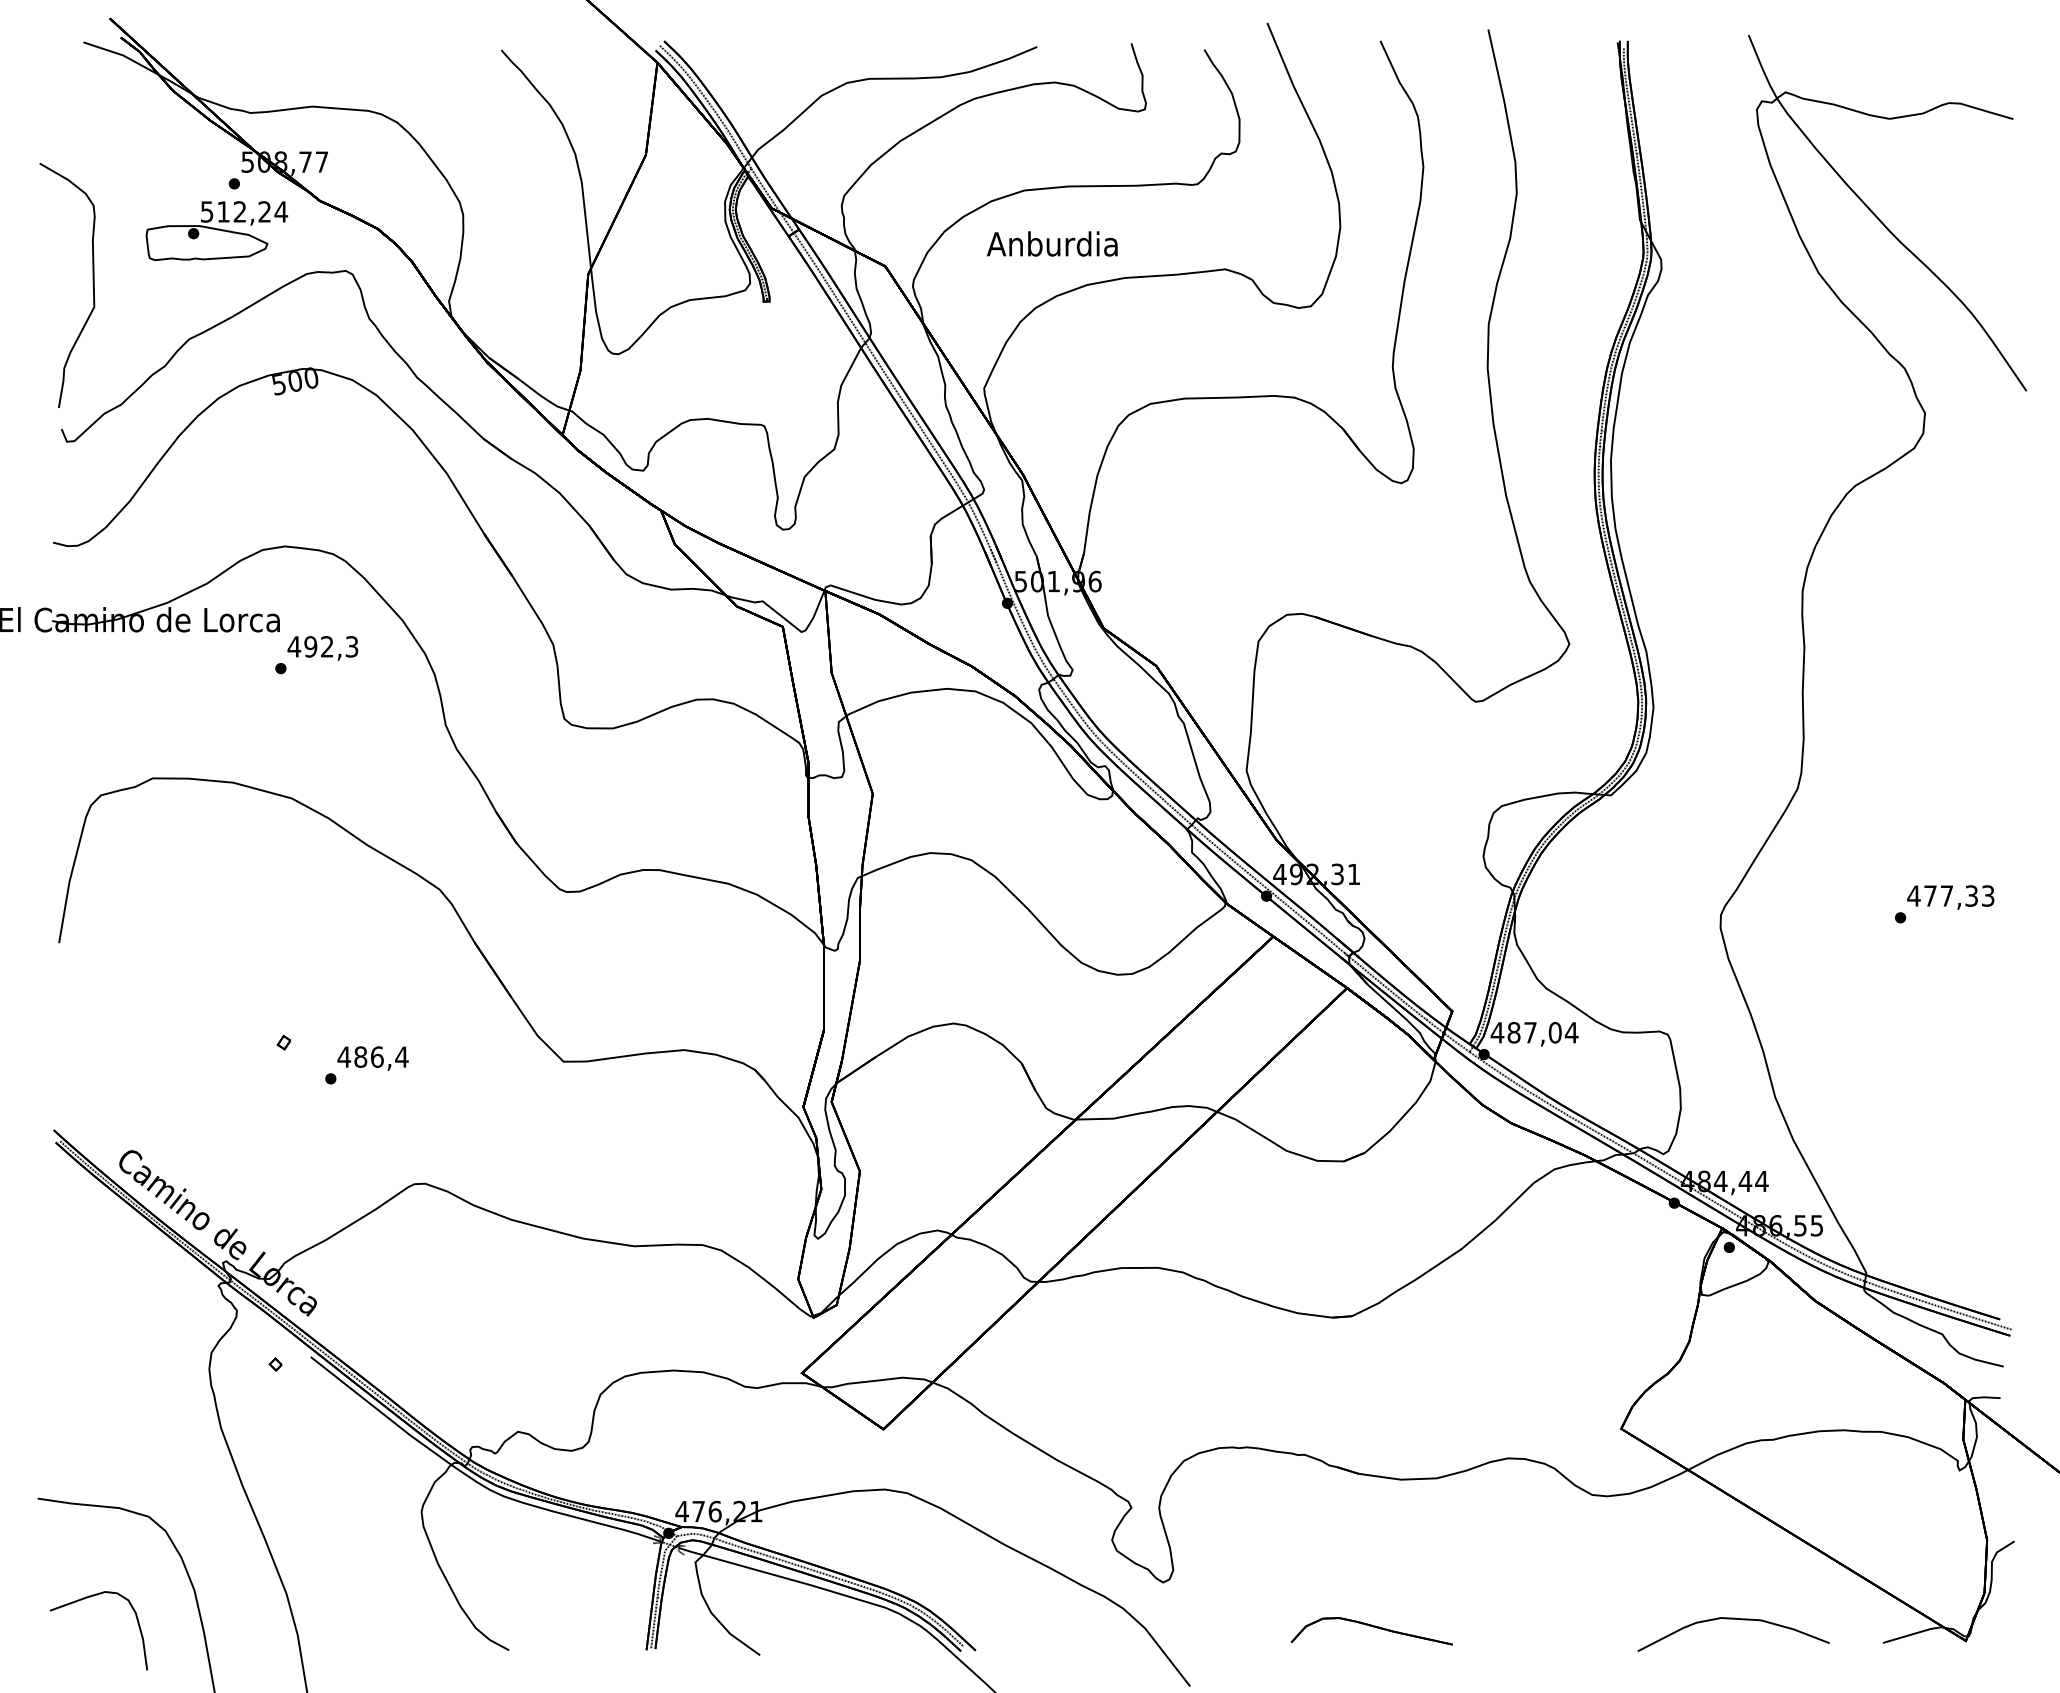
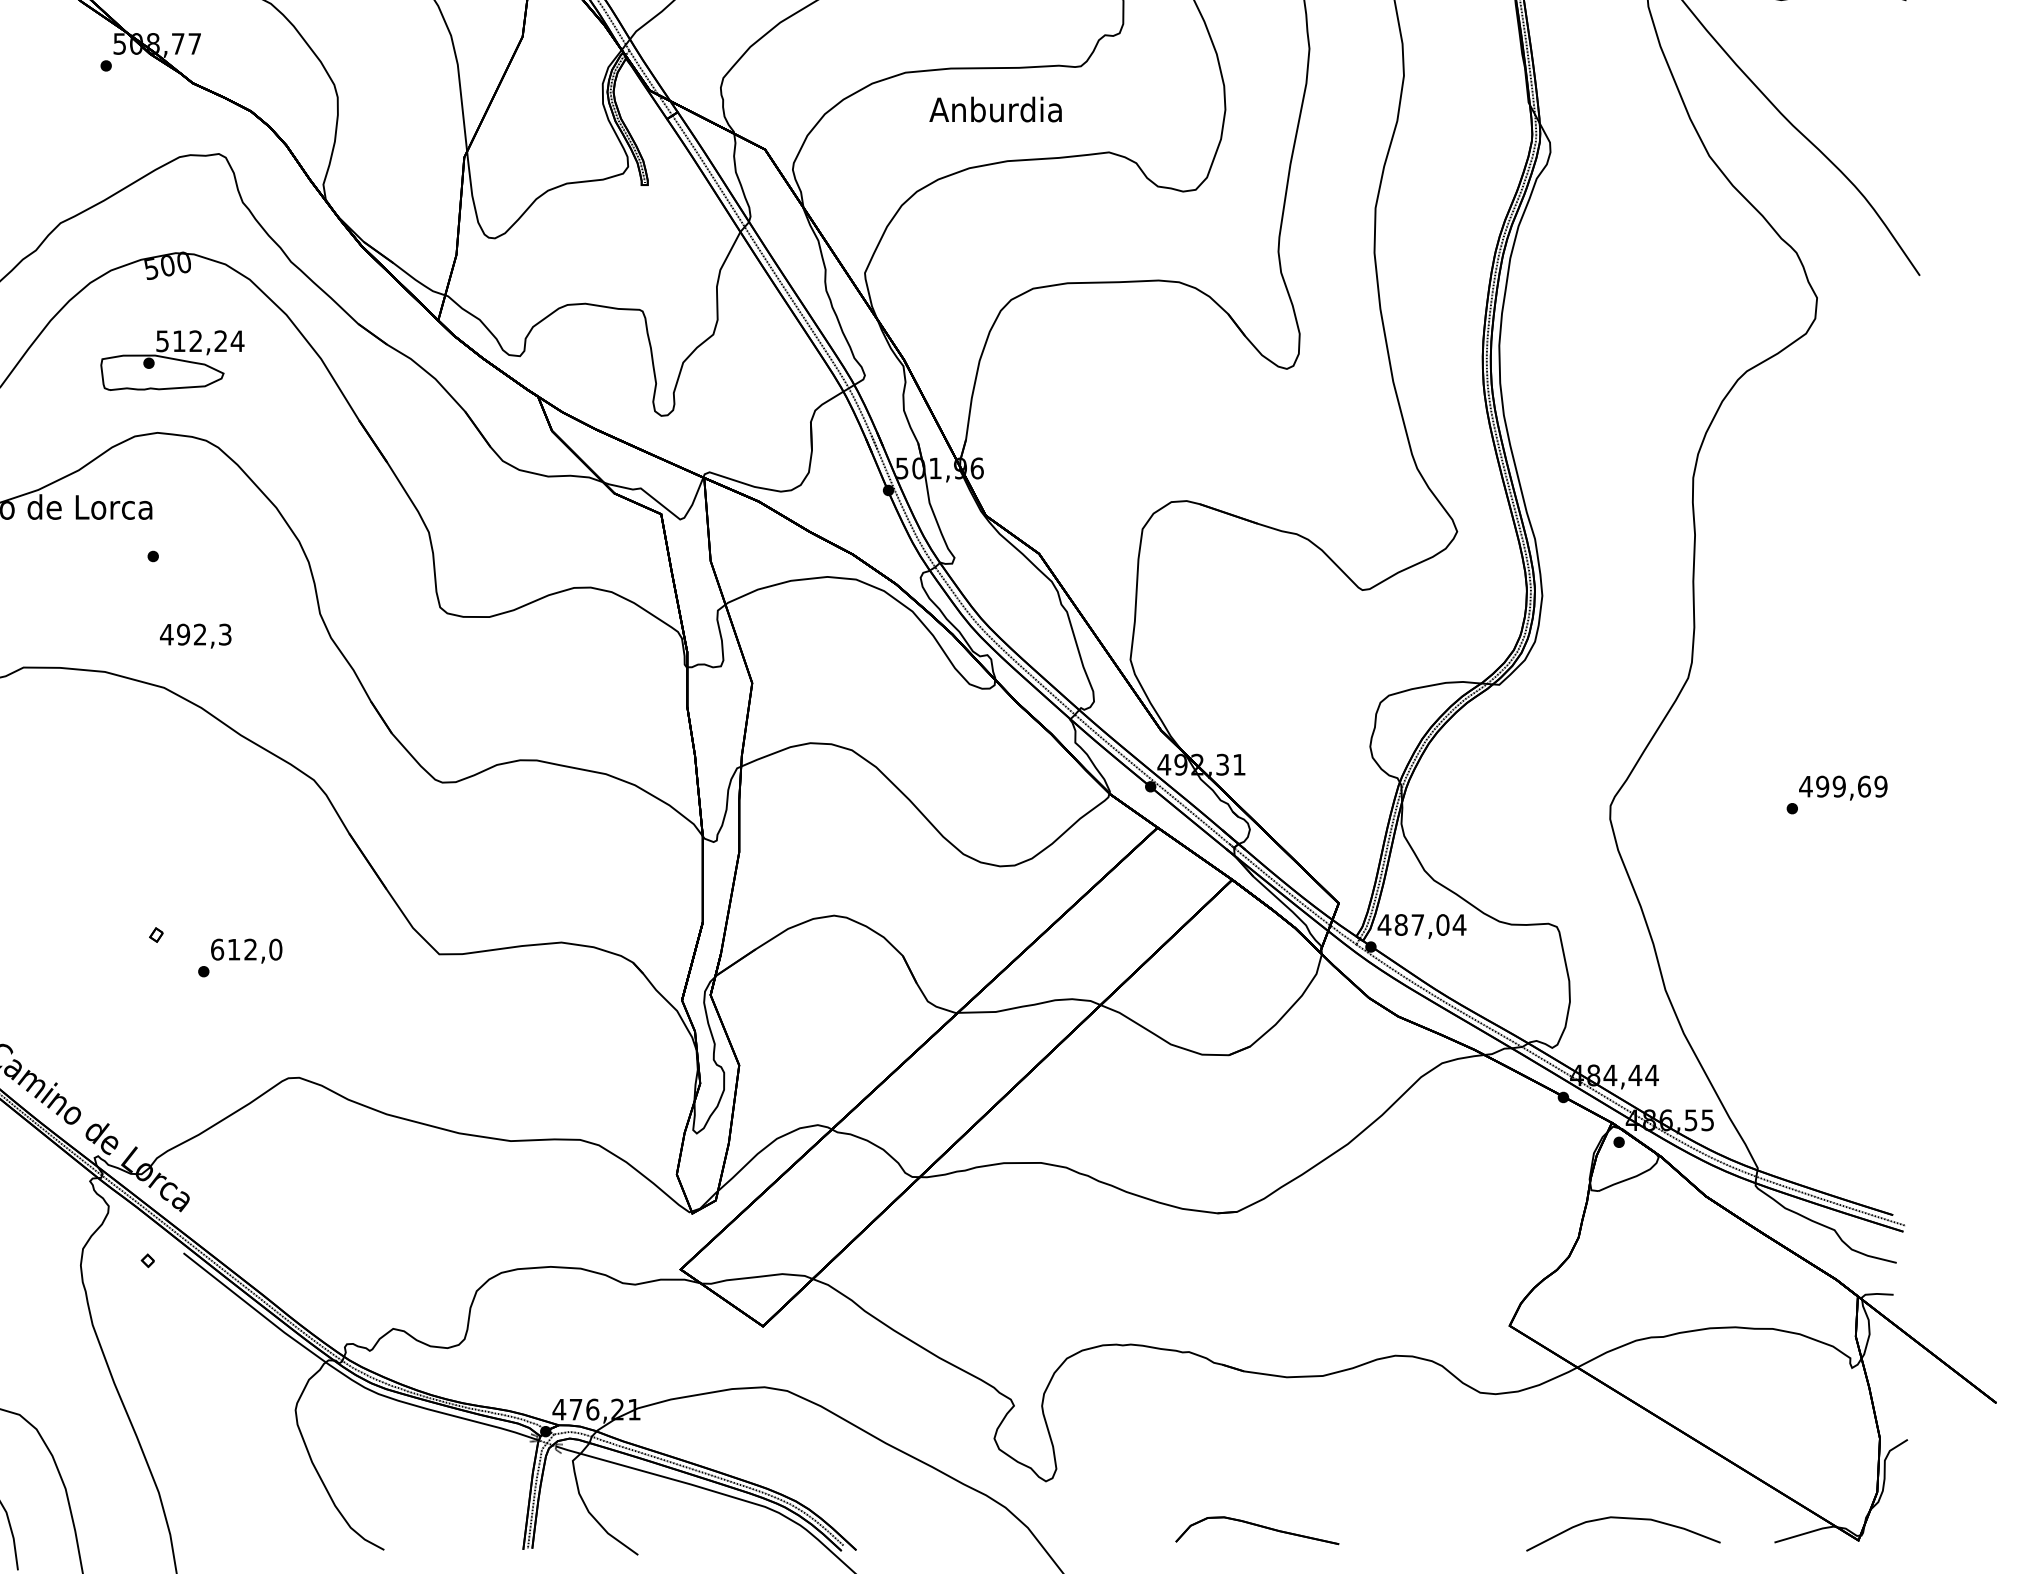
part: (216, 231) -> (172, 361), moved
text: (1052, 243) -> (995, 109), moved
text: (322, 648) -> (195, 636), moved
text: (1959, 895) -> (1852, 786), 477,33 -> 499,69
text: (372, 1056) -> (245, 949), 486,4 -> 612,0

